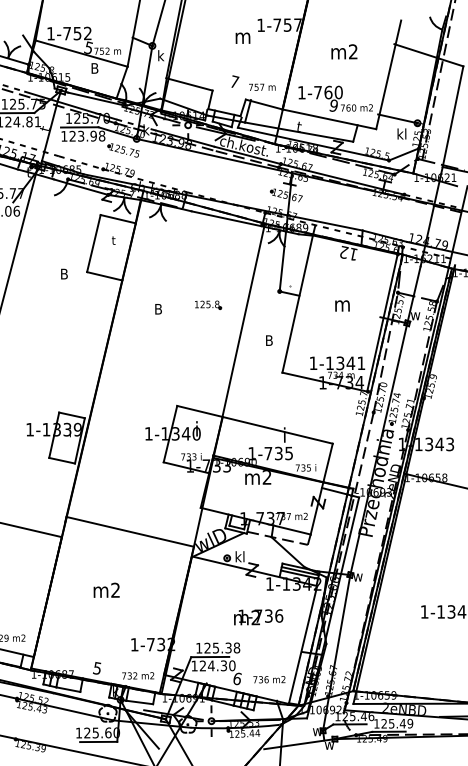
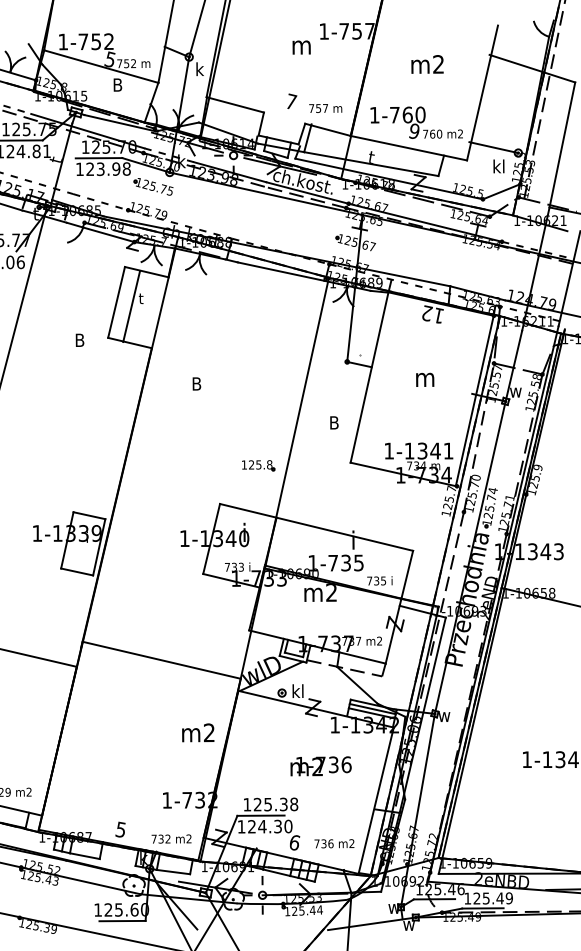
line: (128, 251) -> (130, 306), moved
part: (208, 304) -> (258, 464), moved
text: (106, 589) -> (198, 731), moved

